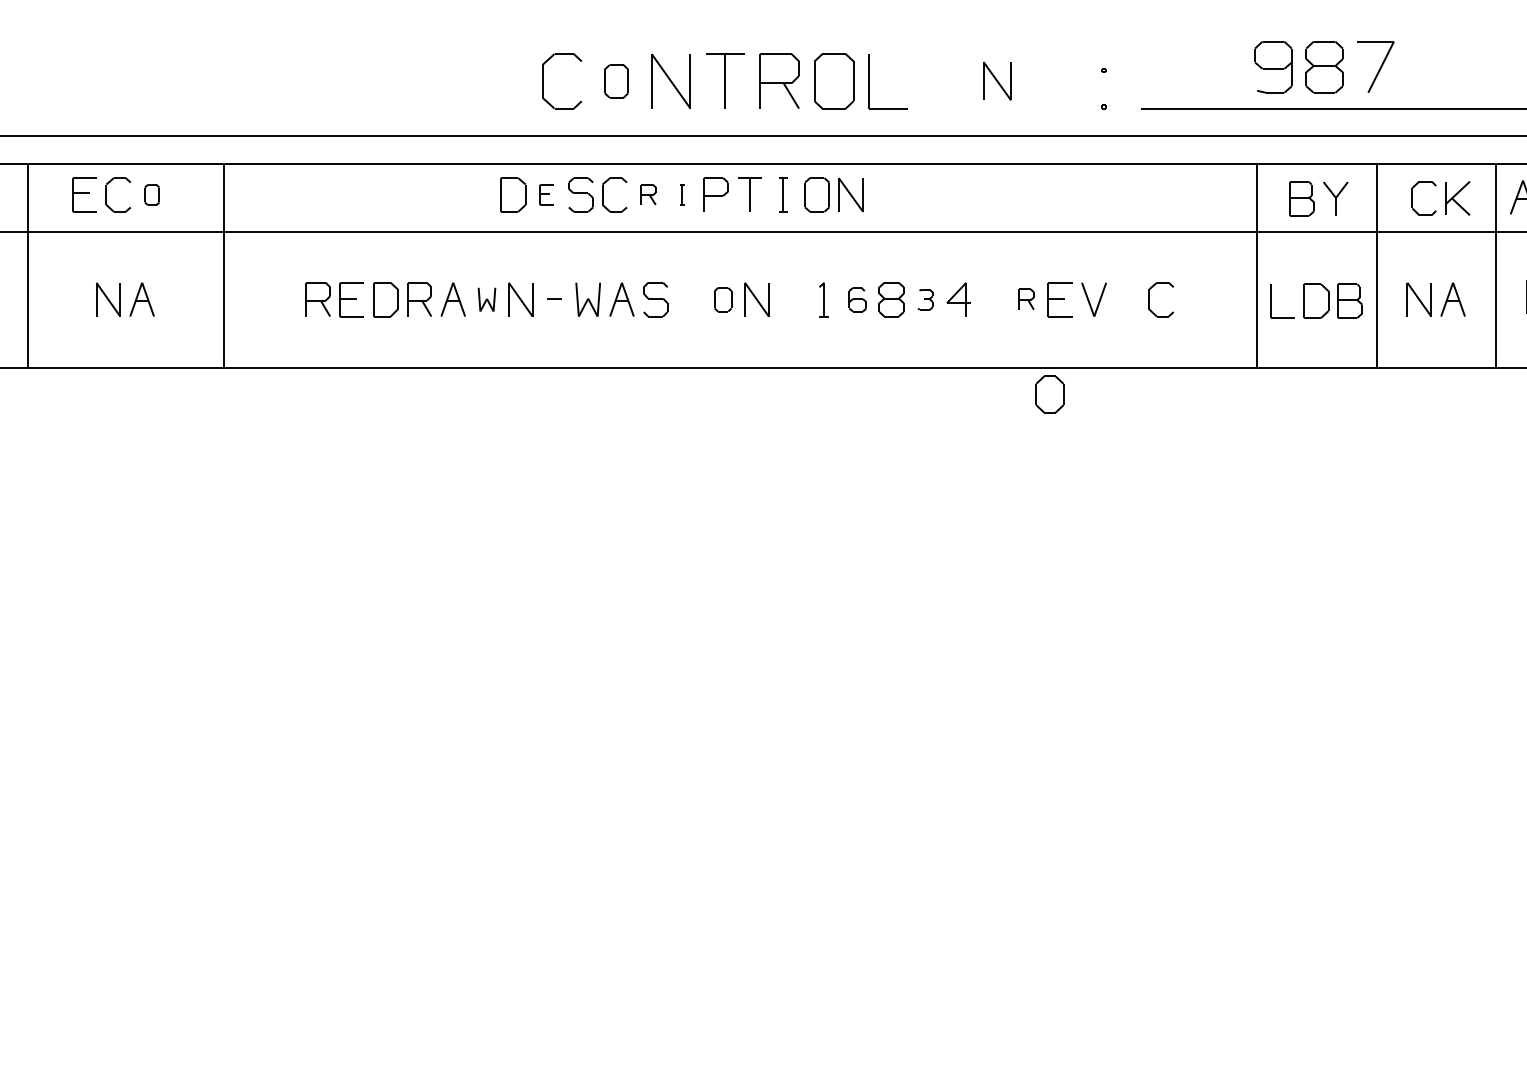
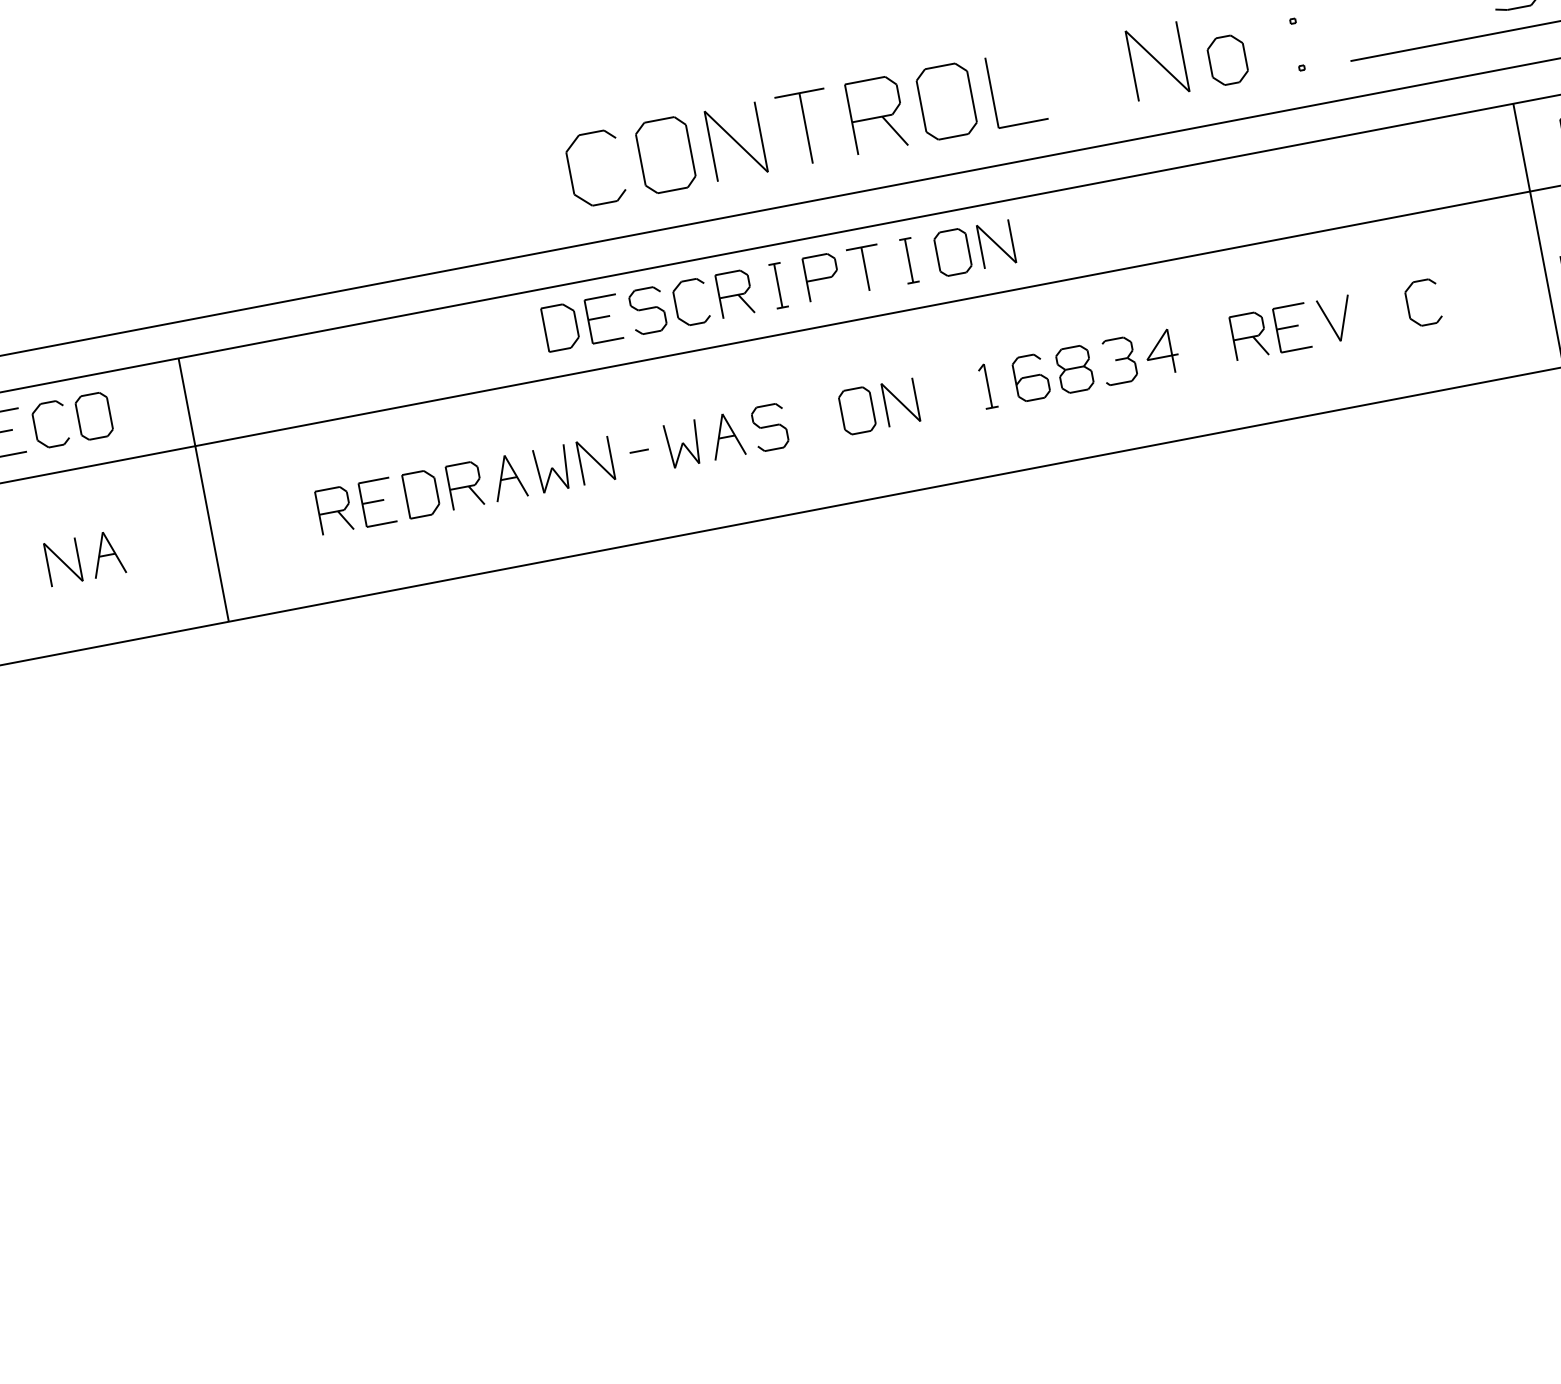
part: (997, 80) -> (1157, 60), size x1.43
part: (616, 81) -> (665, 155), size x1.67
part: (151, 194) -> (93, 415), size x1.67
part: (546, 194) -> (603, 318), size x1.67
part: (648, 194) -> (734, 293), size x1.67
part: (682, 194) -> (778, 285), size x1.67
part: (486, 299) -> (551, 468), size x1.43
part: (722, 299) -> (856, 410), size x1.43
part: (857, 299) -> (1030, 377), size x1.43
part: (925, 299) -> (1118, 360), size x1.67
part: (1026, 299) -> (1248, 335), size x1.67
part: (1049, 394) -> (1227, 60), moved

